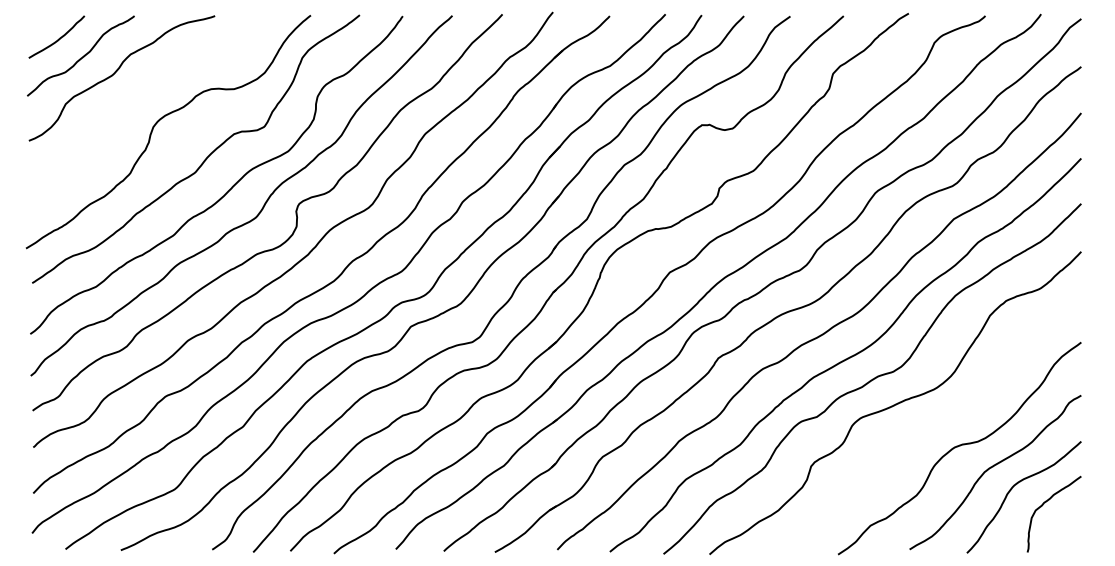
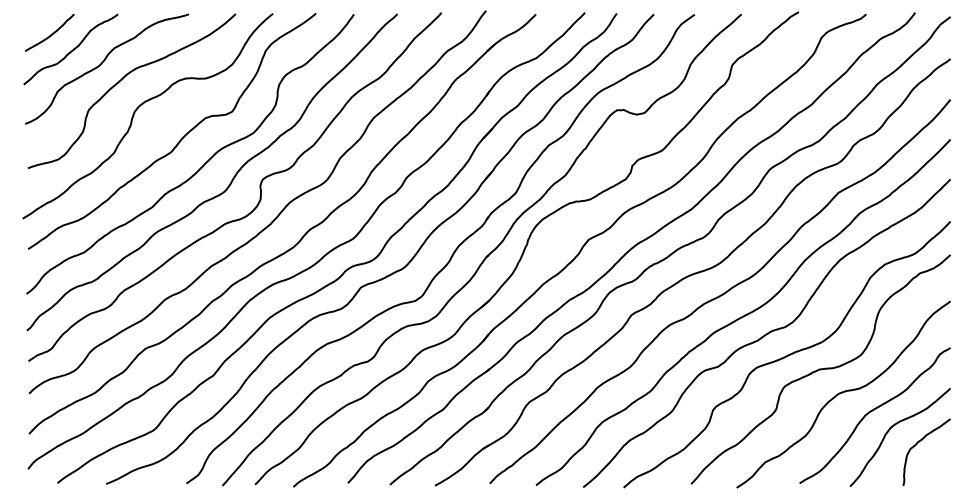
curve: (139, 91) -> (122, 80), added
curve: (933, 420) -> (820, 369), added

